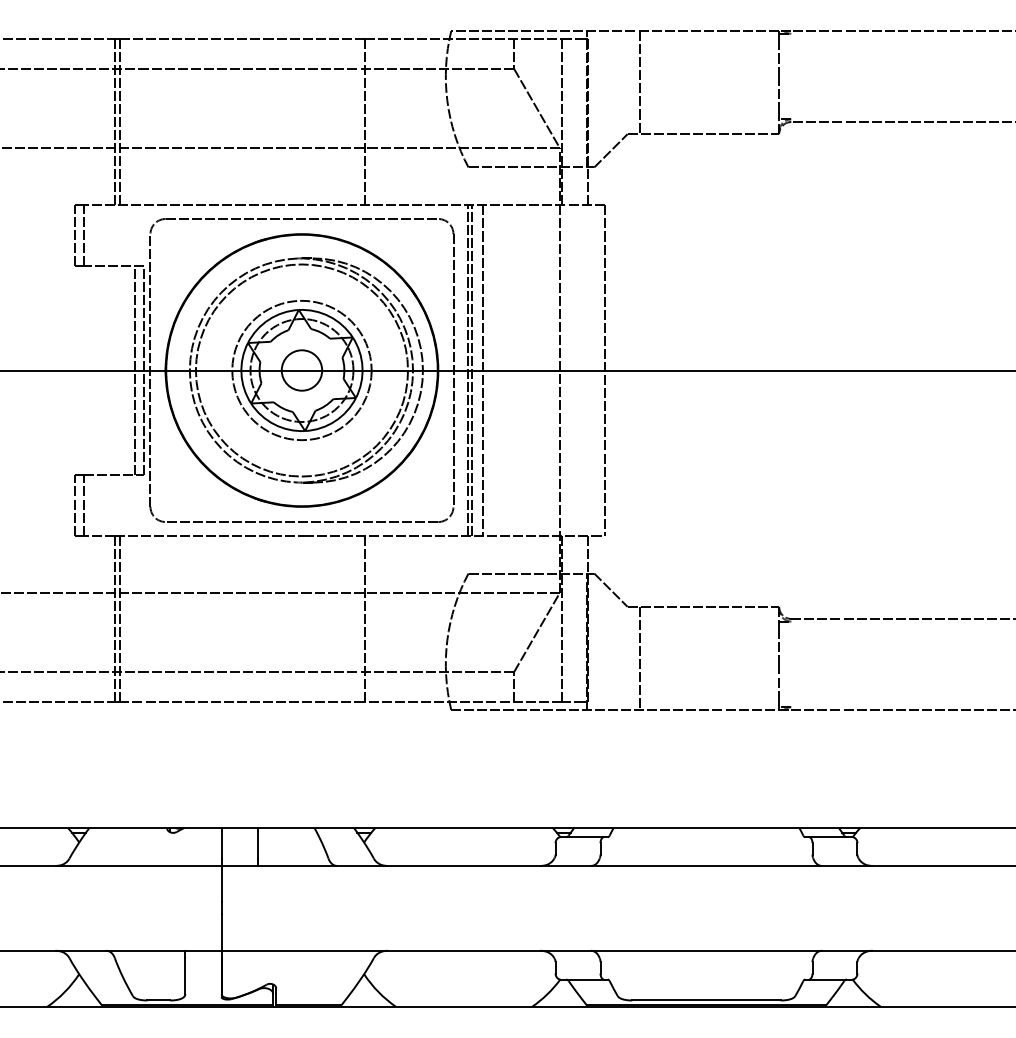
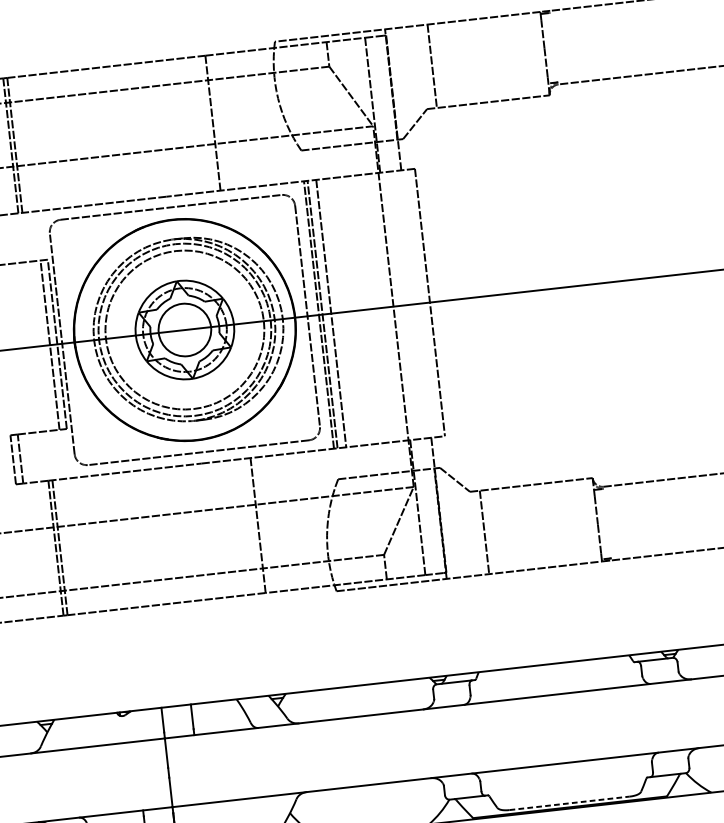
circle: (301, 370) -> (184, 330), size x1.4
circle: (301, 370) -> (184, 330), size x1.6
line: (707, 1000) -> (570, 803), solid -> dashed

